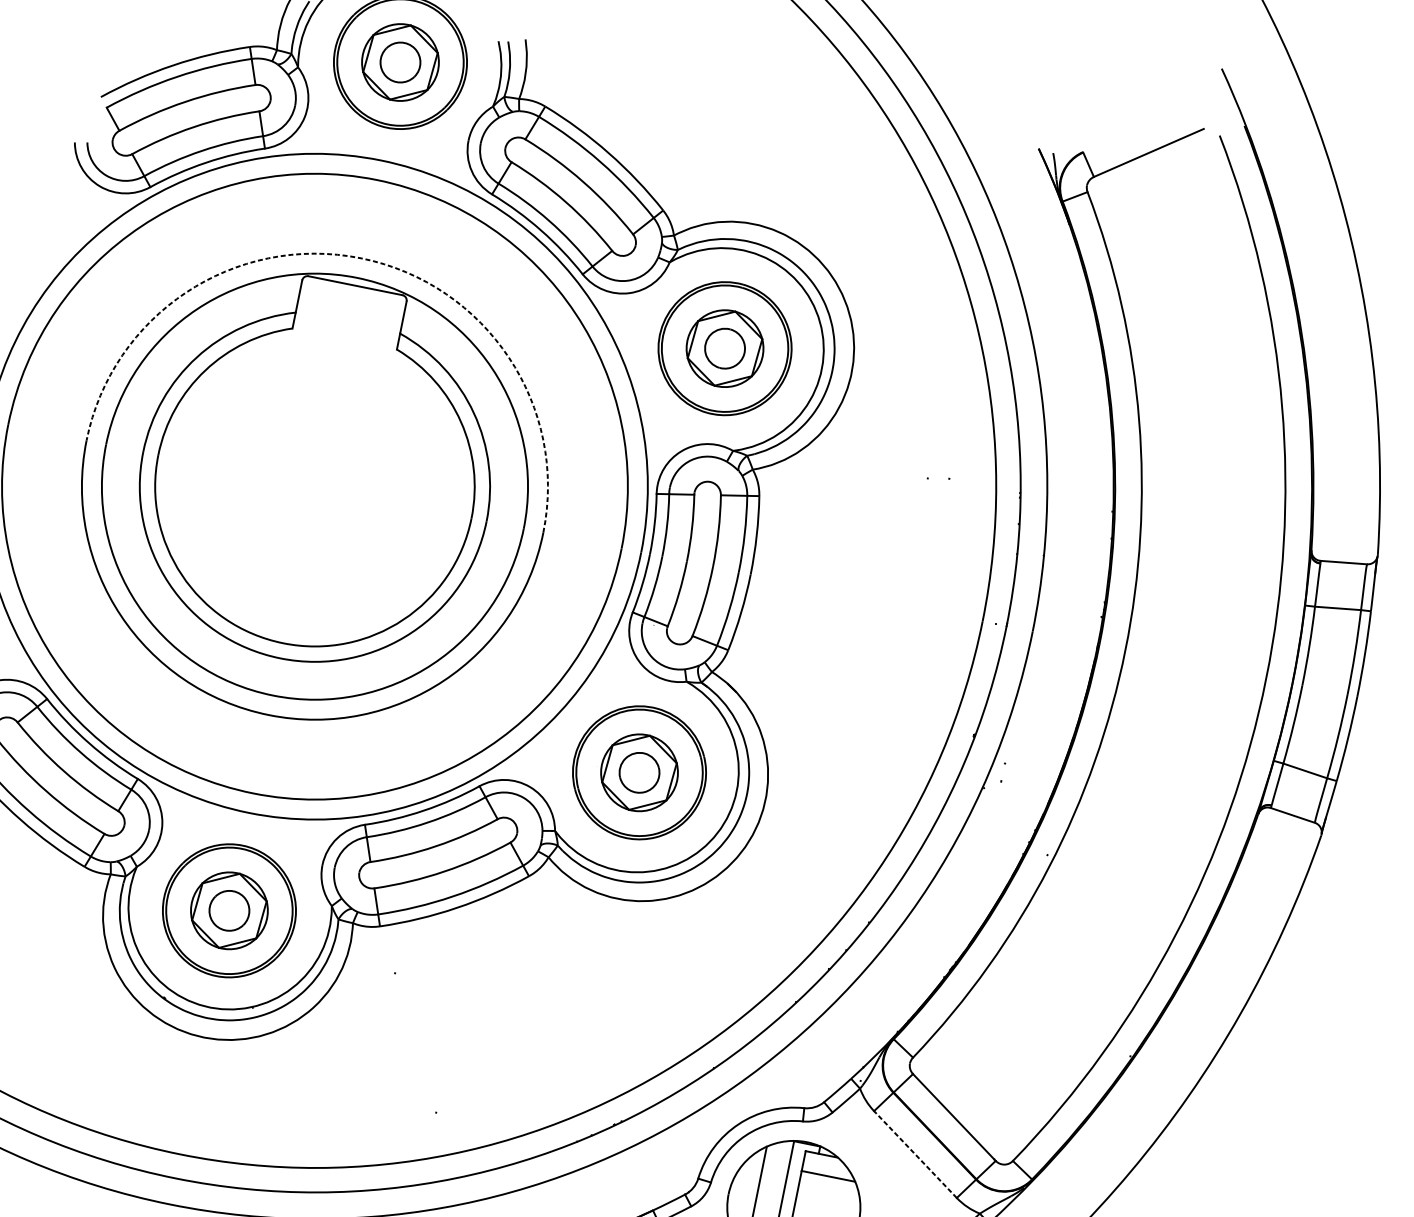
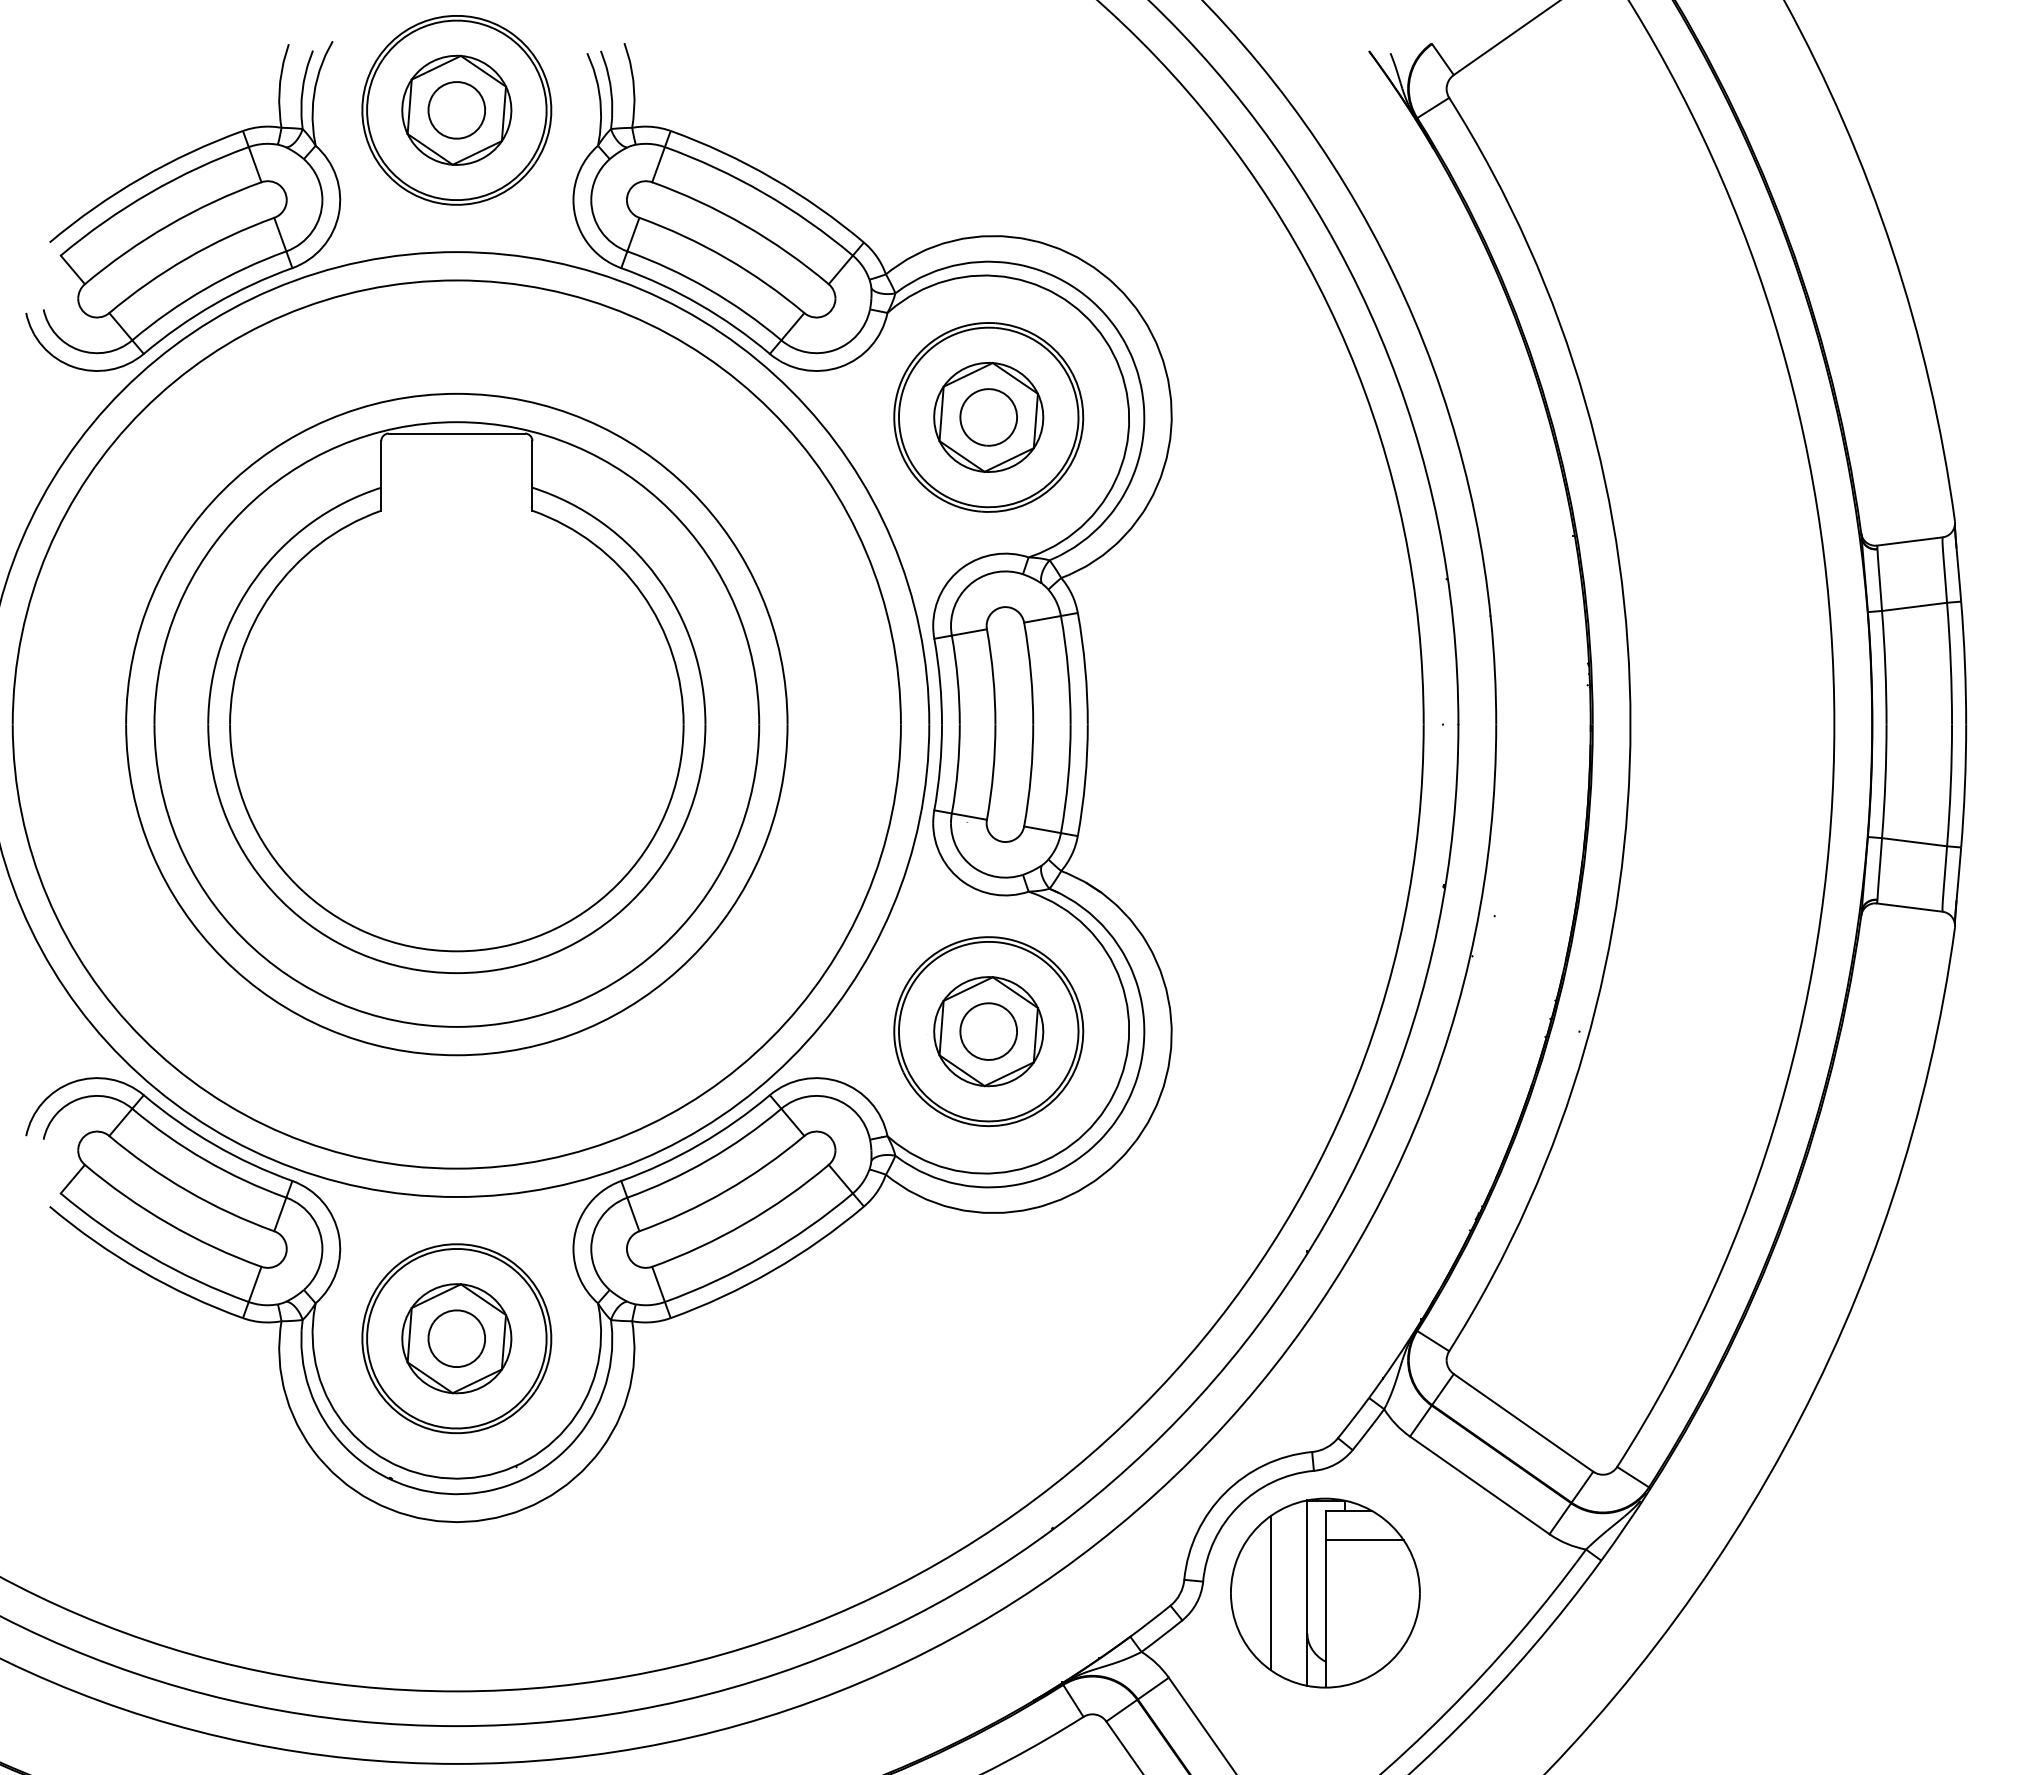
arc: (360, 258) -> (456, 393), dashed -> solid
line: (915, 1154) -> (1479, 1485), dashed -> solid

